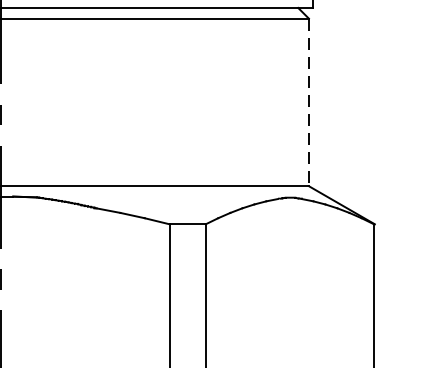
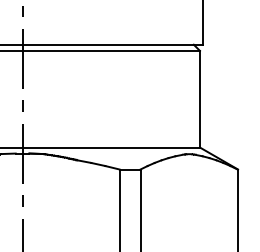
line: (309, 102) -> (200, 99), dashed -> solid

